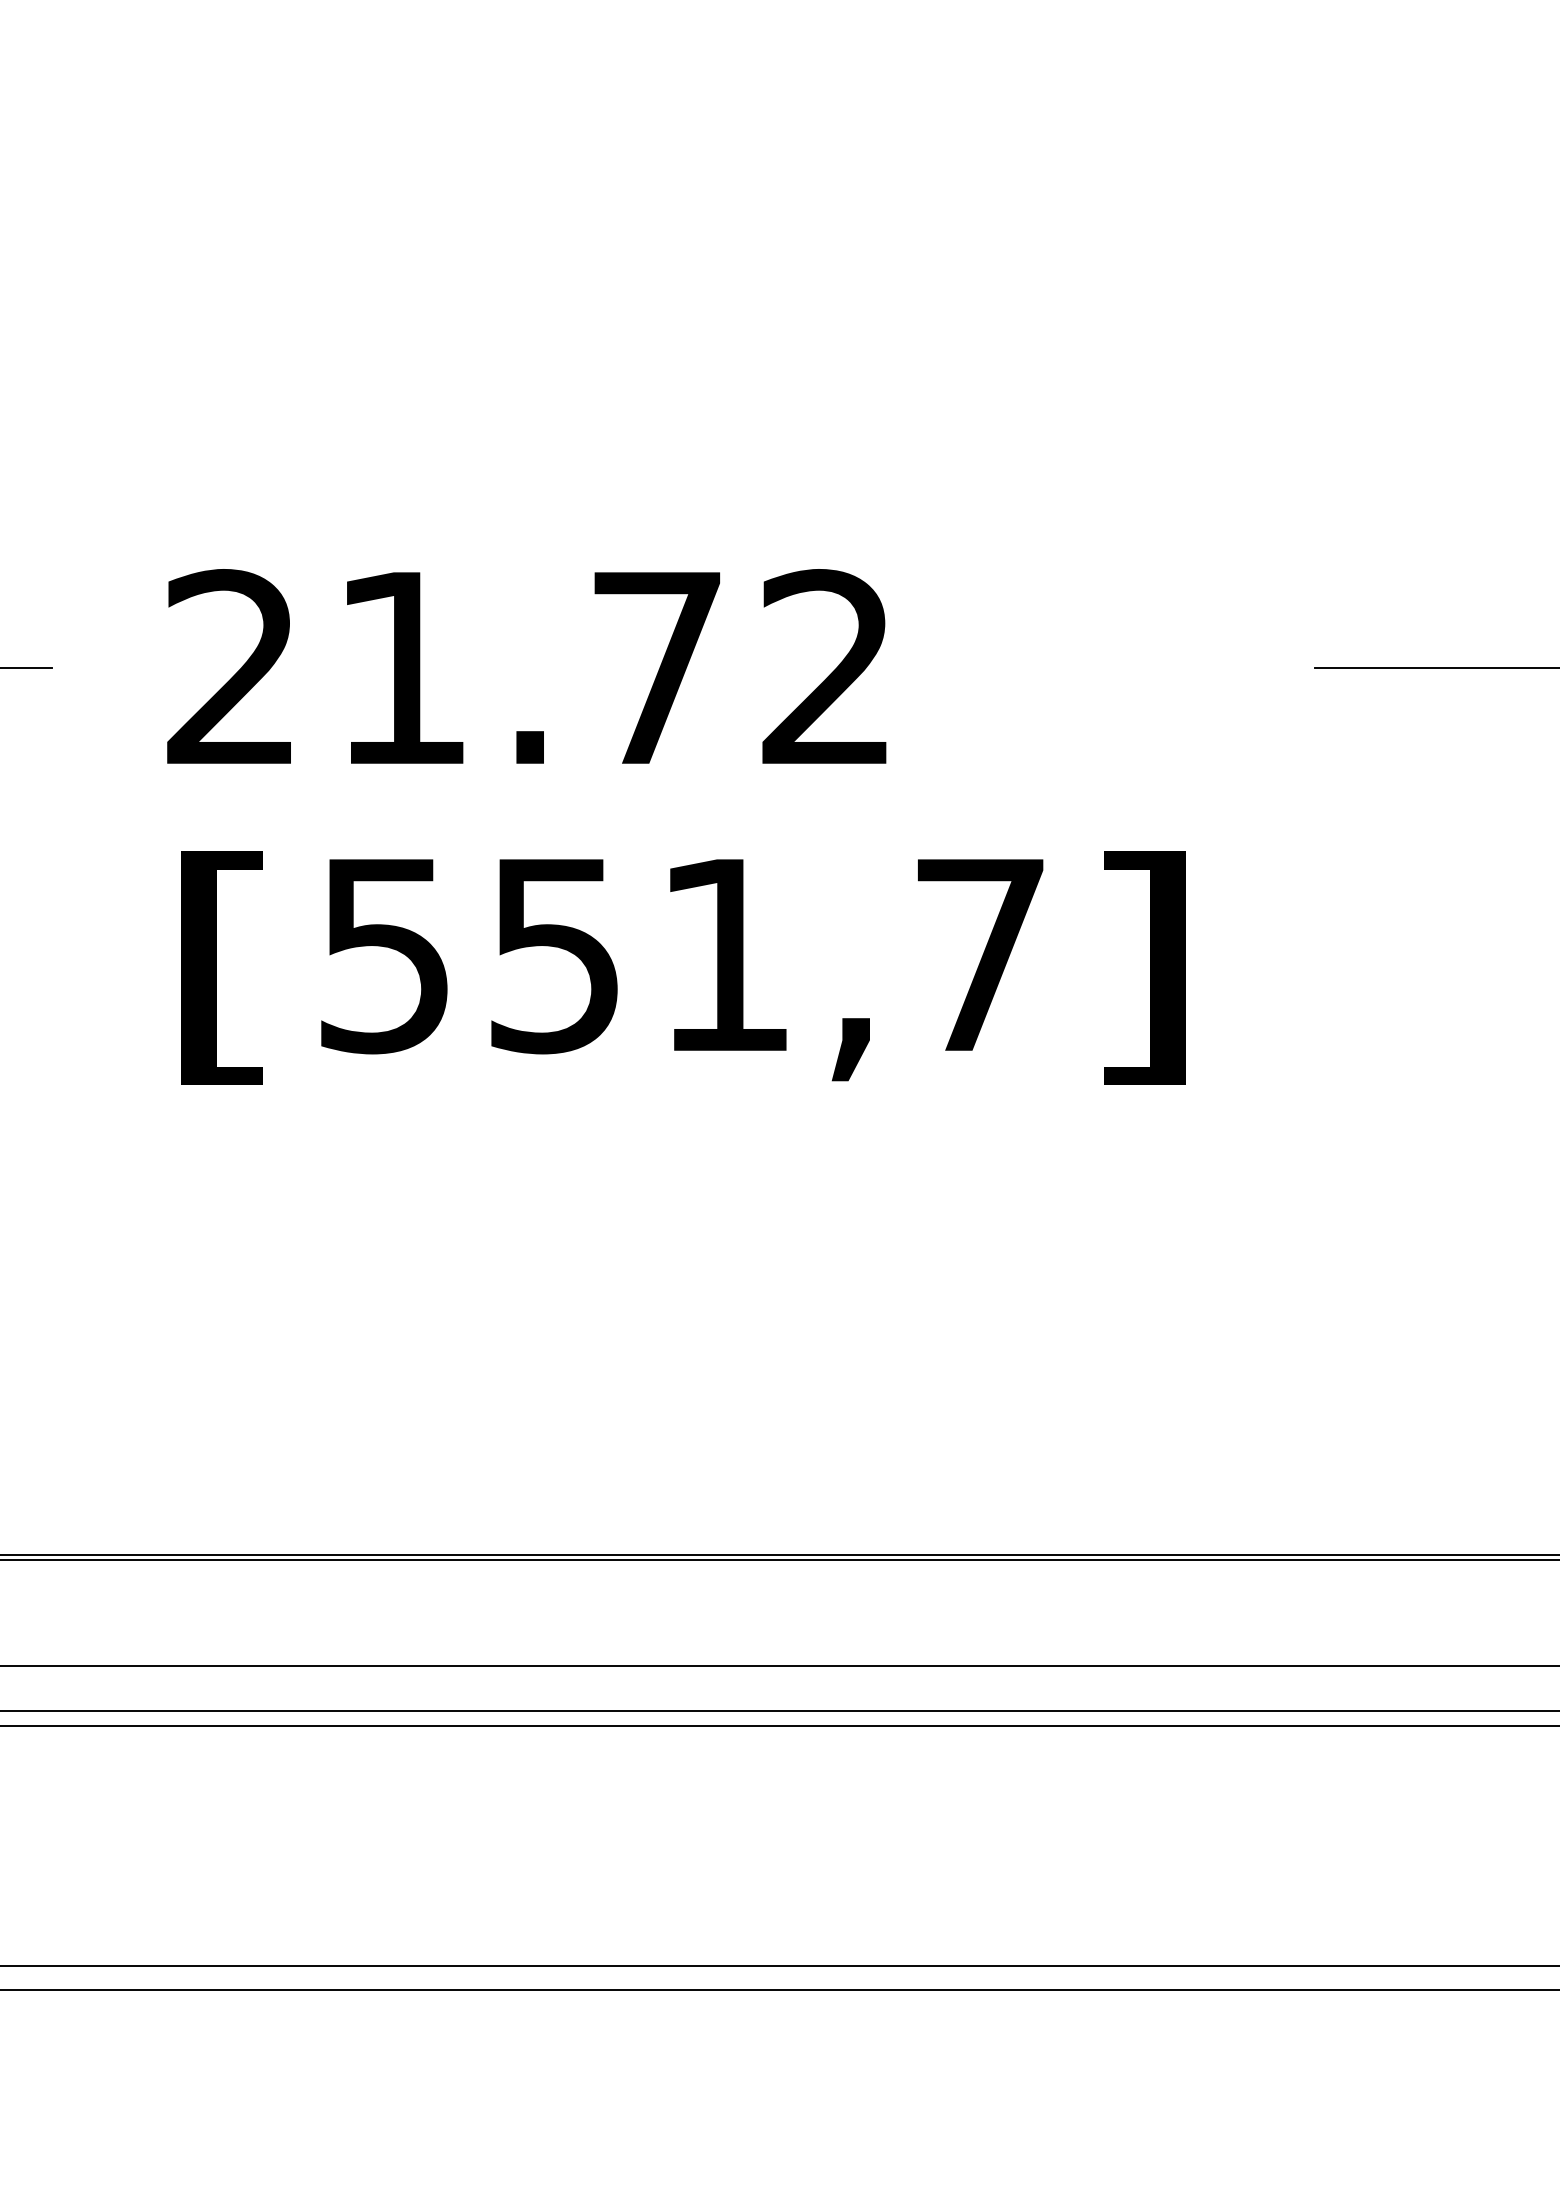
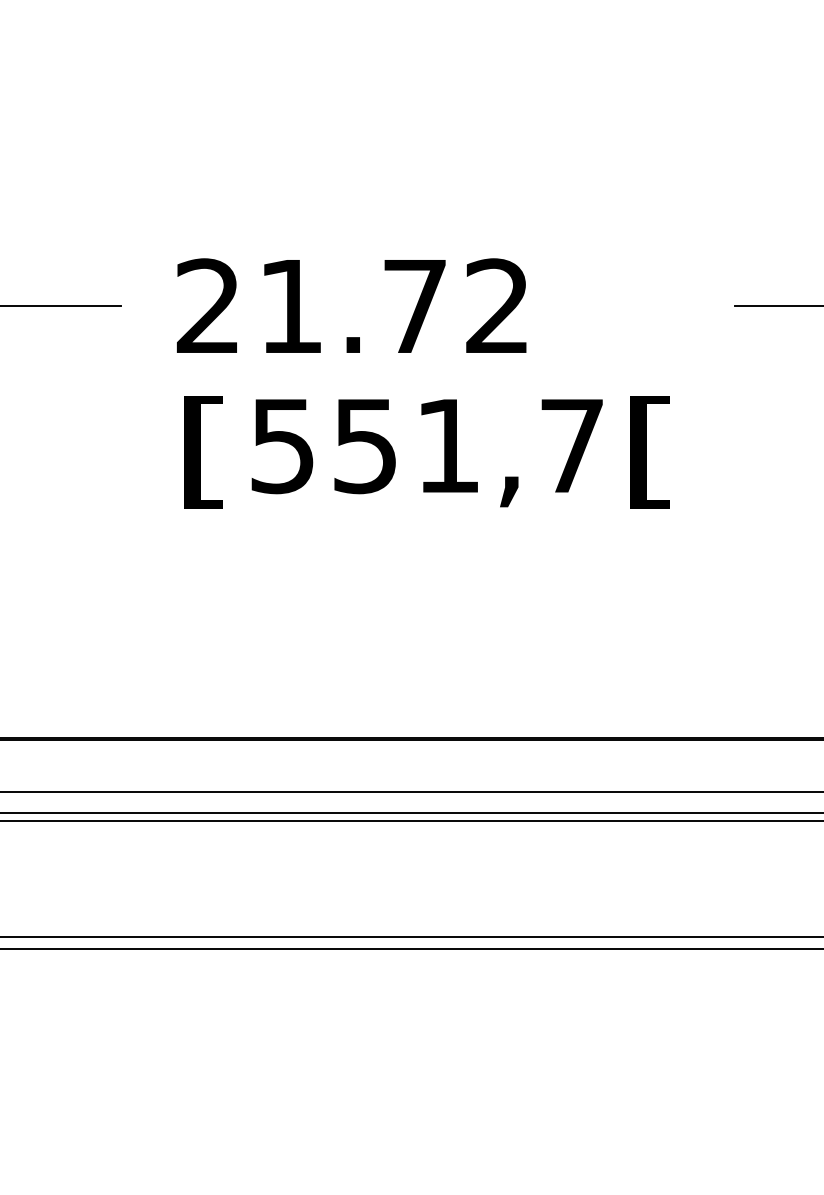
text: (1141, 968) -> (650, 452), ] -> [

